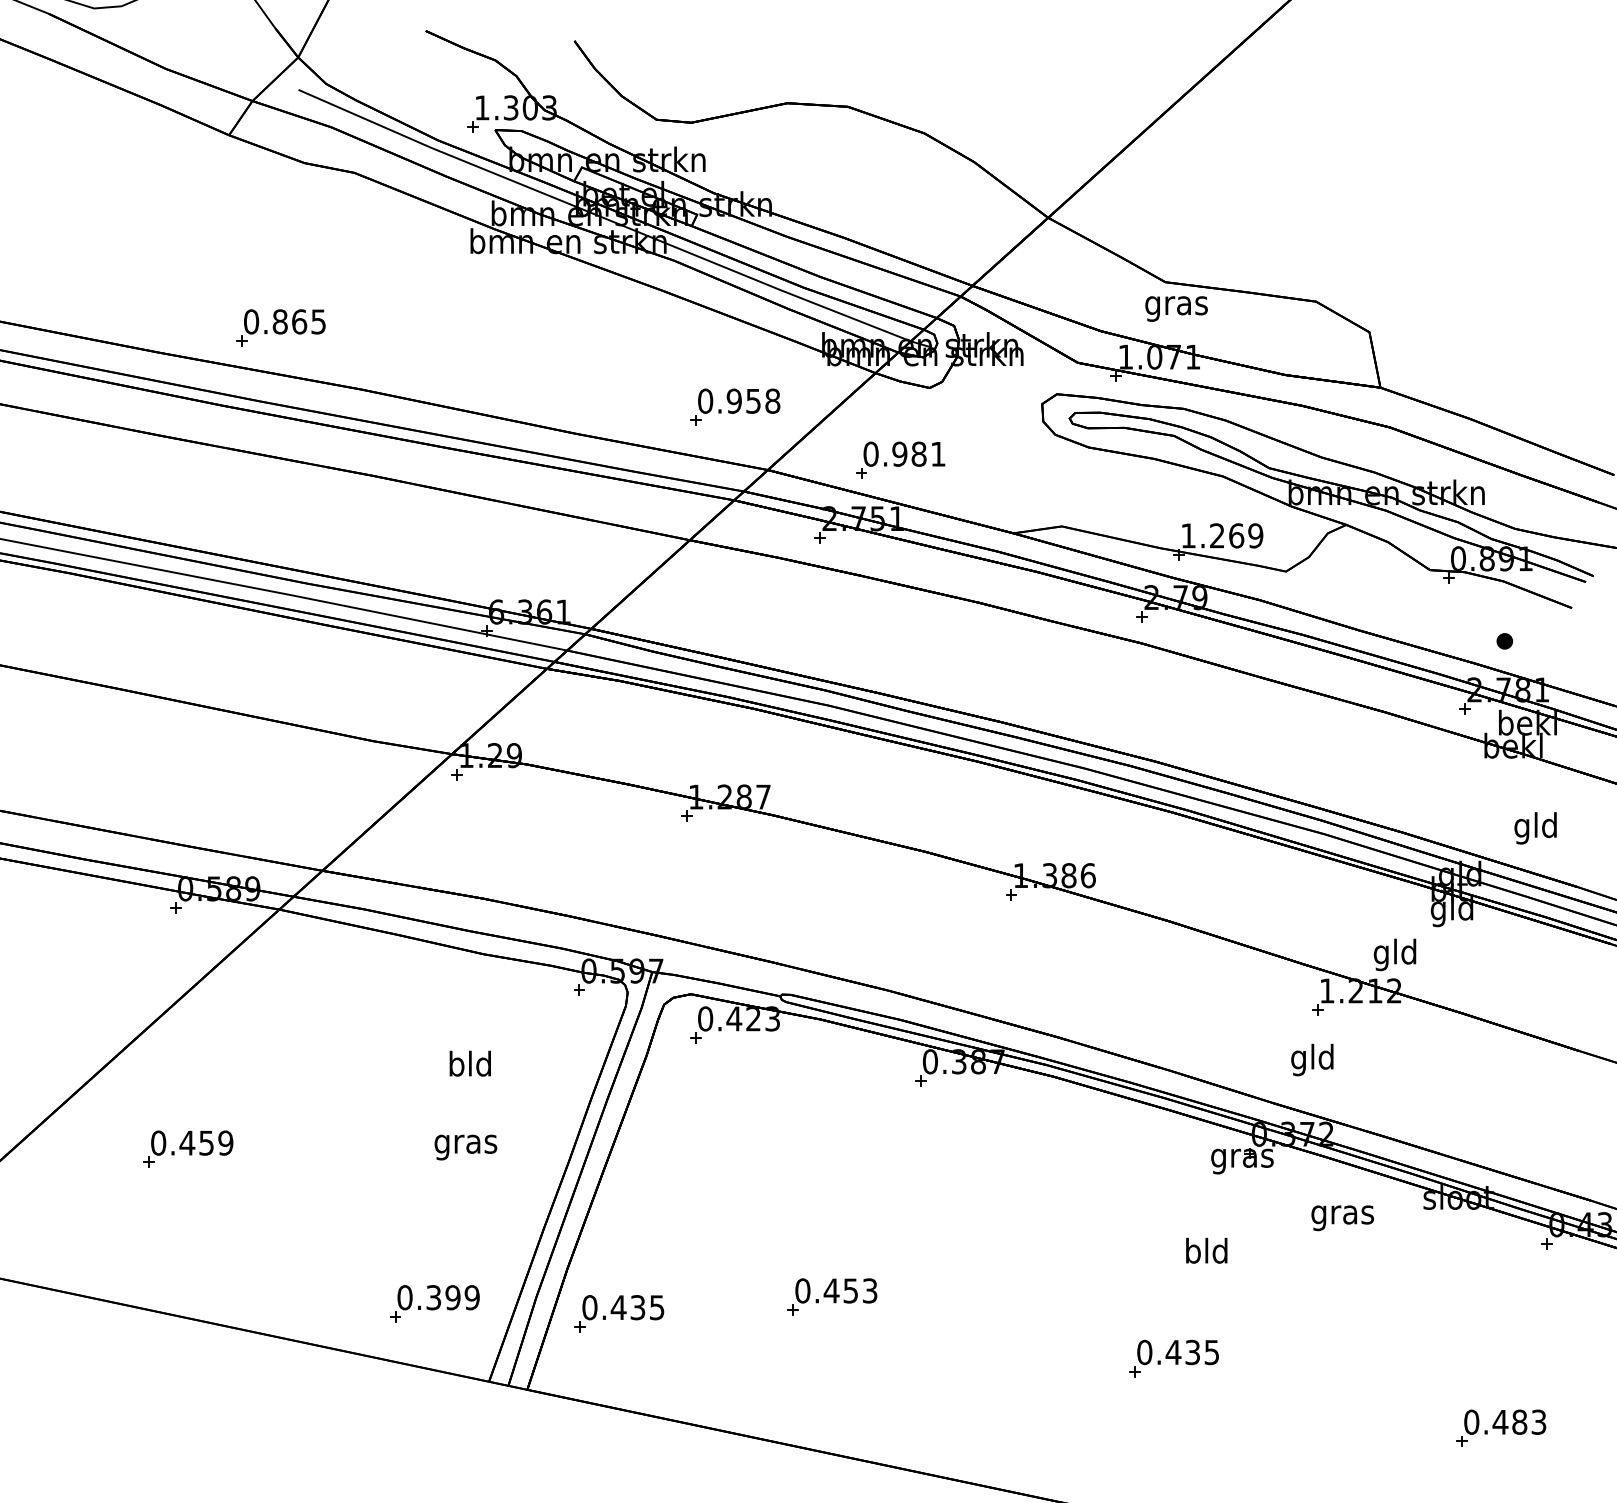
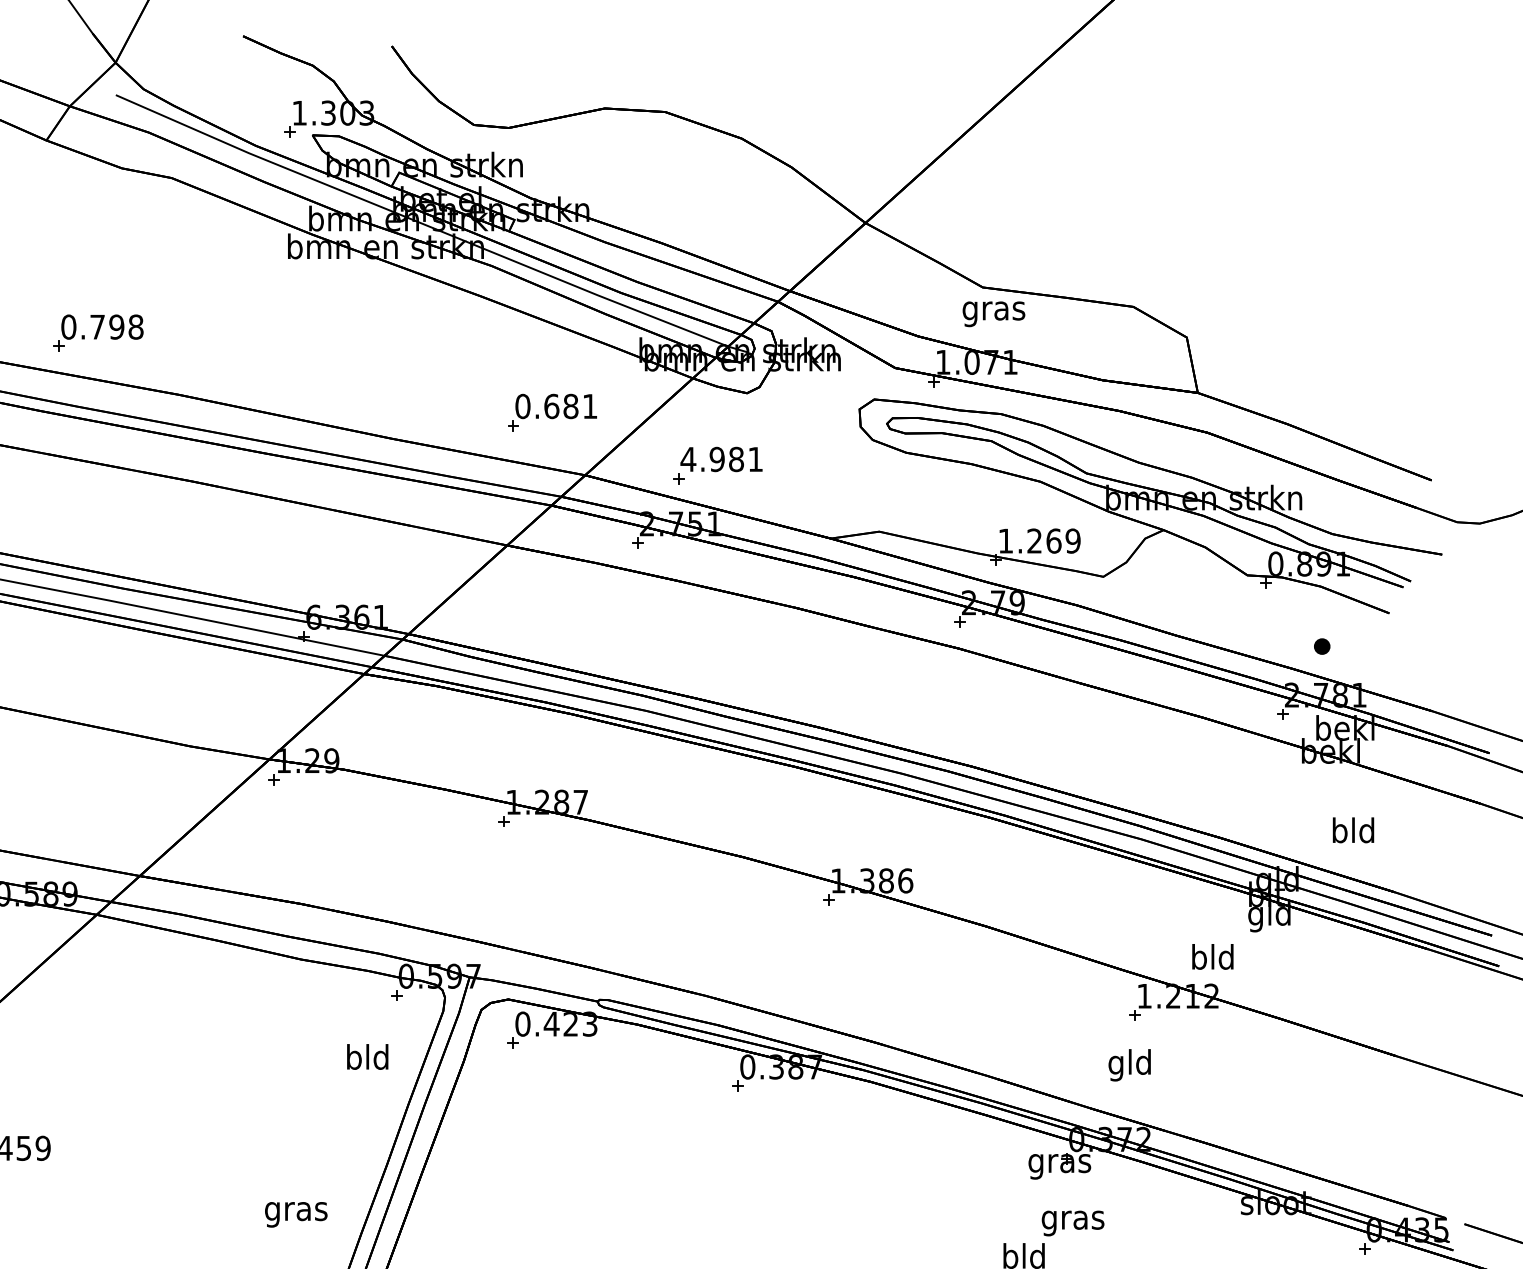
text: (299, 321) -> (116, 326), 0.865 -> 0.798
text: (753, 400) -> (570, 405), 0.958 -> 0.681
text: (870, 453) -> (687, 458), 0.981 -> 4.981
text: (1522, 828) -> (1339, 833), gld -> bld
text: (1381, 954) -> (1198, 959), gld -> bld
text: (469, 1063) -> (366, 1056), moved
text: (465, 1147) -> (295, 1214), moved
text: (1342, 1218) -> (1072, 1223), moved

